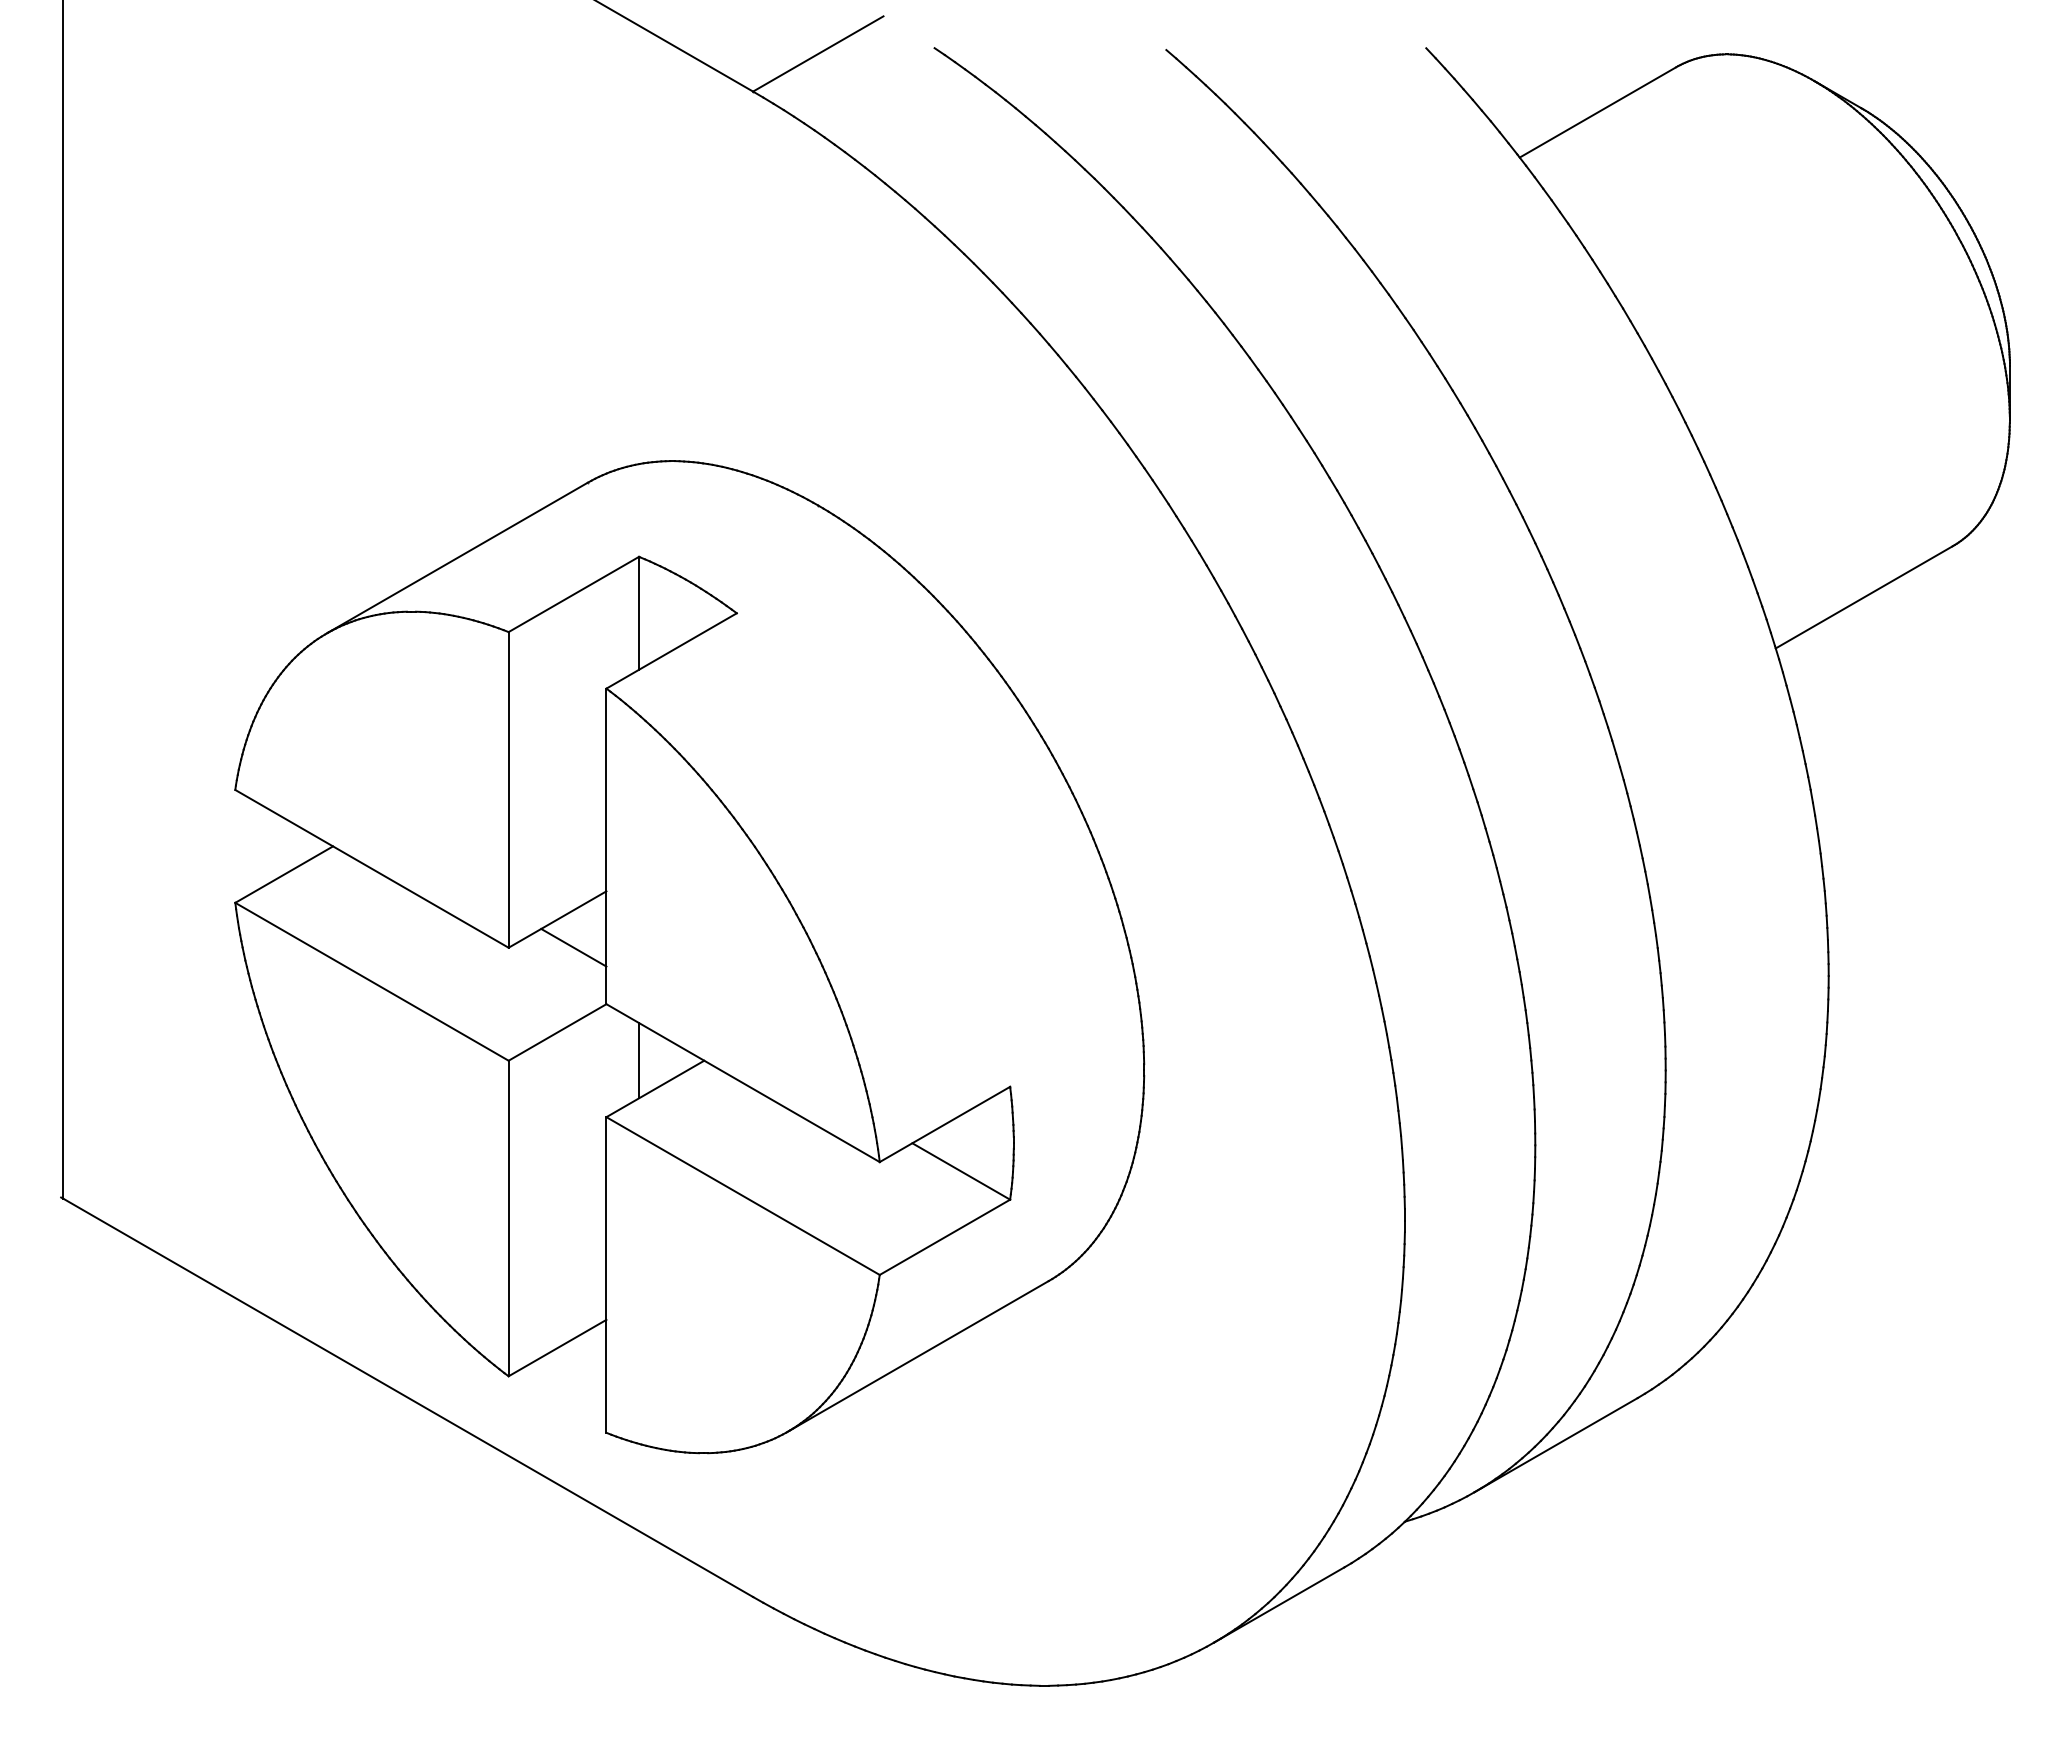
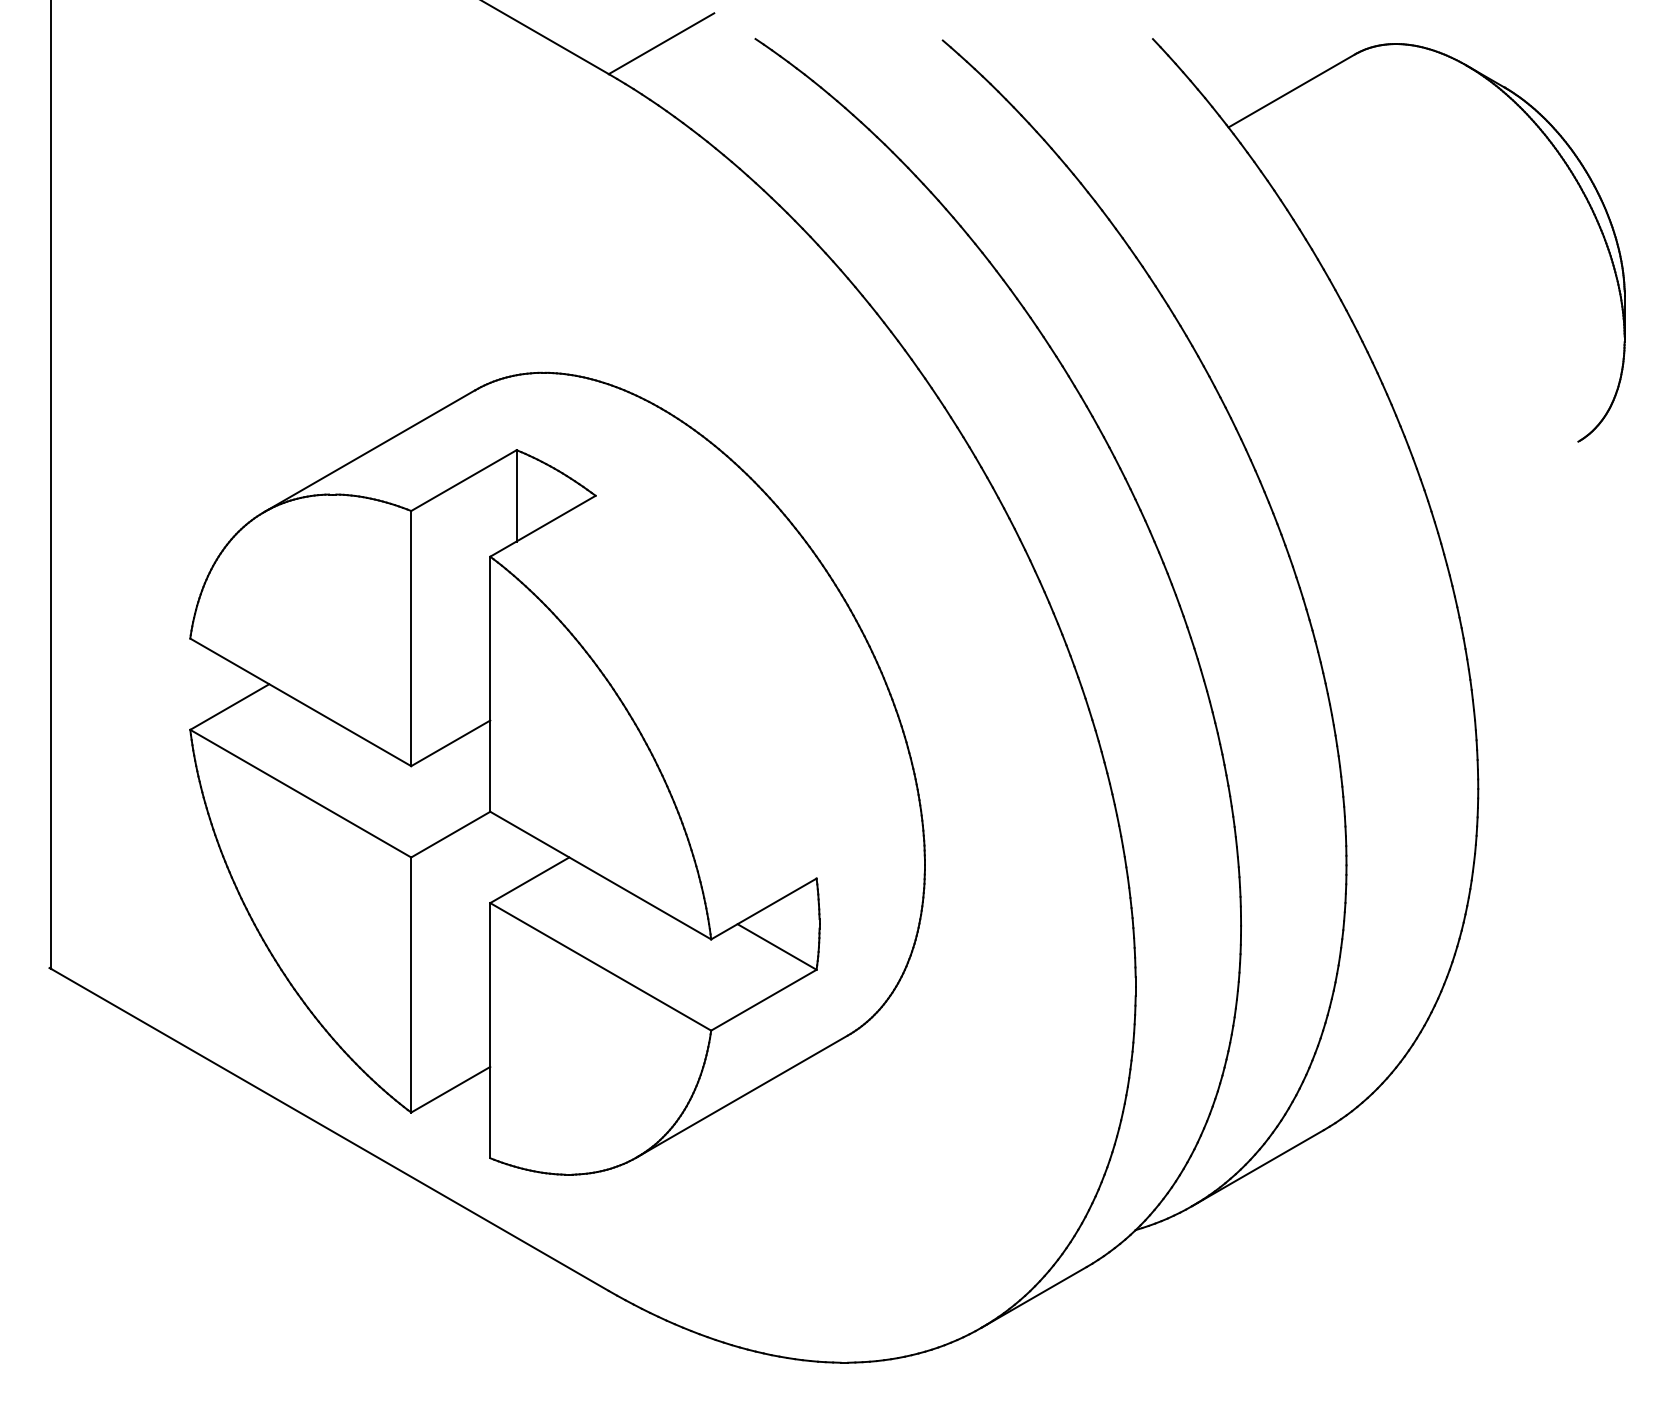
line: (1863, 597) -> (1506, 483), removed
line: (573, 947) -> (463, 765), removed
line: (639, 1060) -> (517, 857), removed

